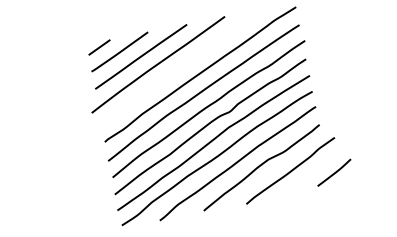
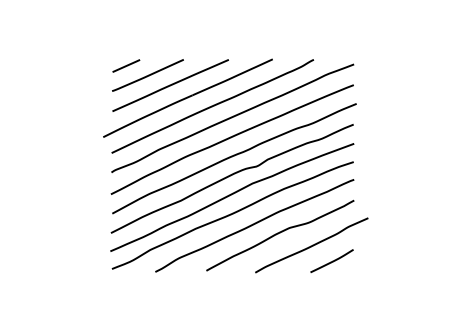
curve: (180, 67) -> (212, 106), added
line: (334, 172) -> (332, 260), moved

